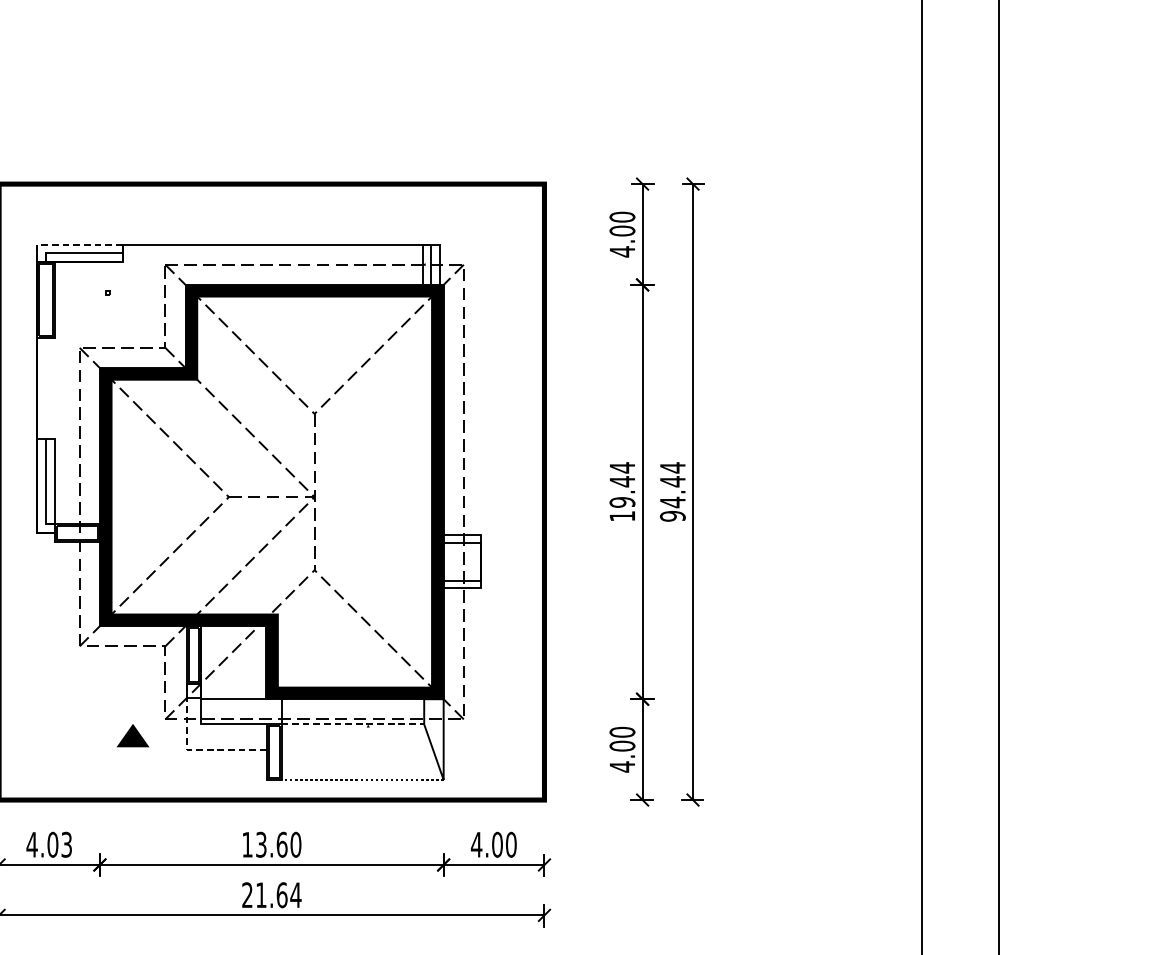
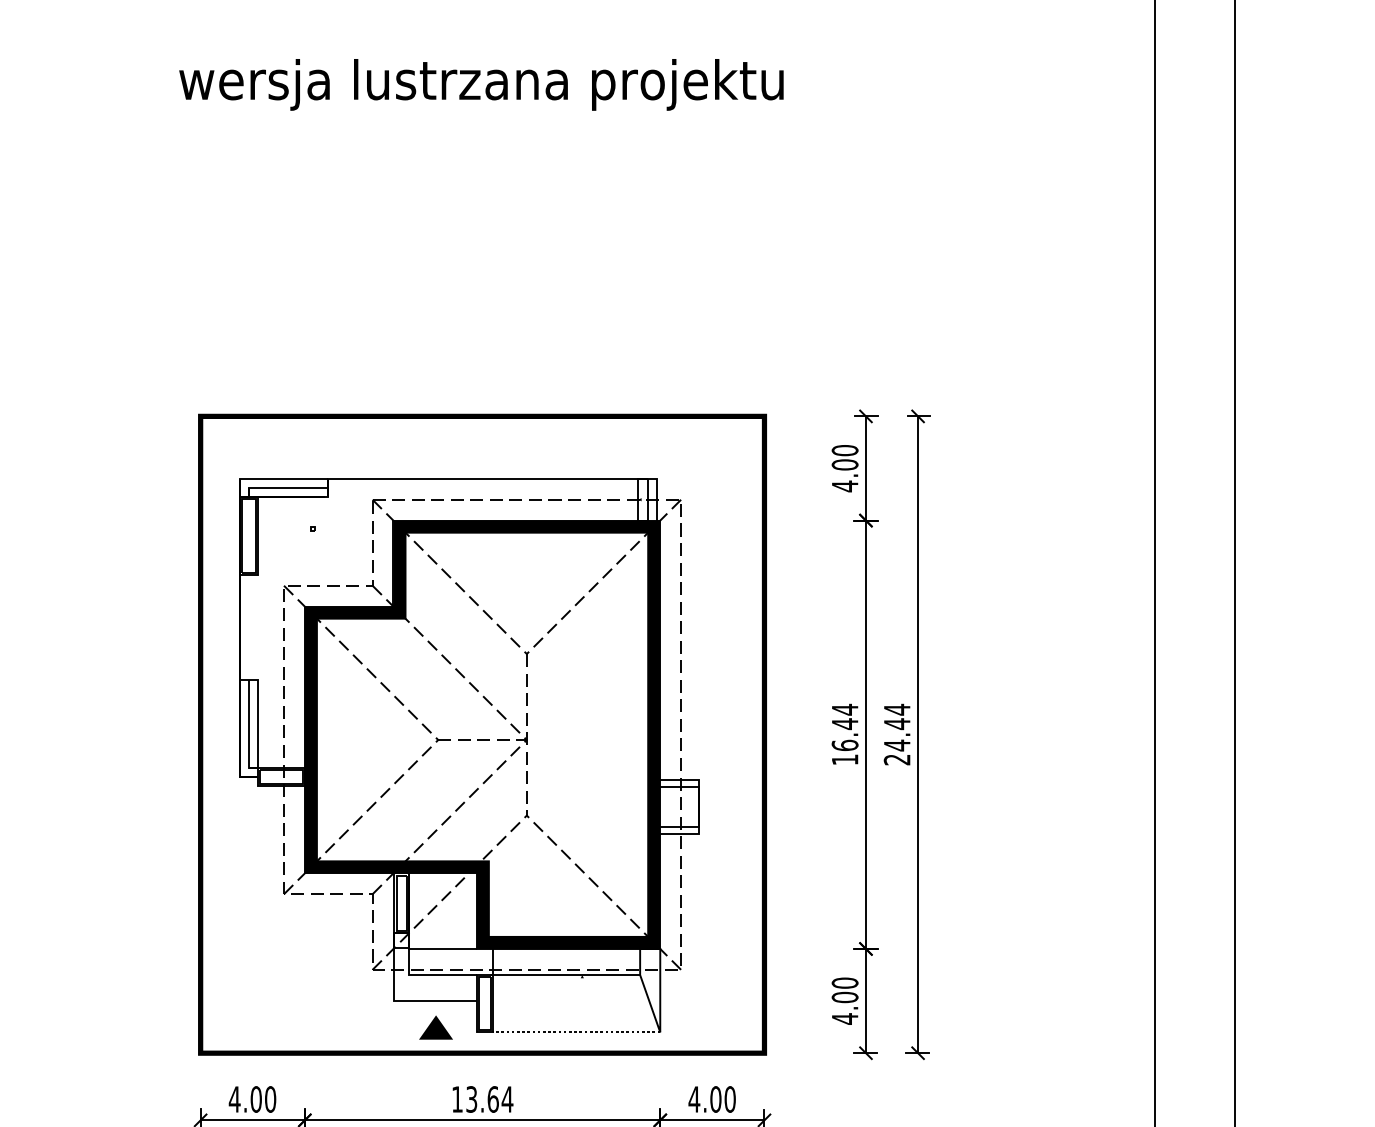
line: (69, 244) -> (273, 478), dashed -> solid
text: (621, 502) -> (844, 745), 19.44 -> 16.44
text: (672, 515) -> (896, 759), 94.44 -> 24.44
line: (352, 724) -> (566, 975), dashed -> solid
part: (132, 735) -> (435, 1027), moved
line: (193, 750) -> (401, 1001), dashed -> solid
text: (66, 844) -> (270, 1099), 4.03 -> 4.00
text: (295, 844) -> (507, 1099), 13.60 -> 13.64

